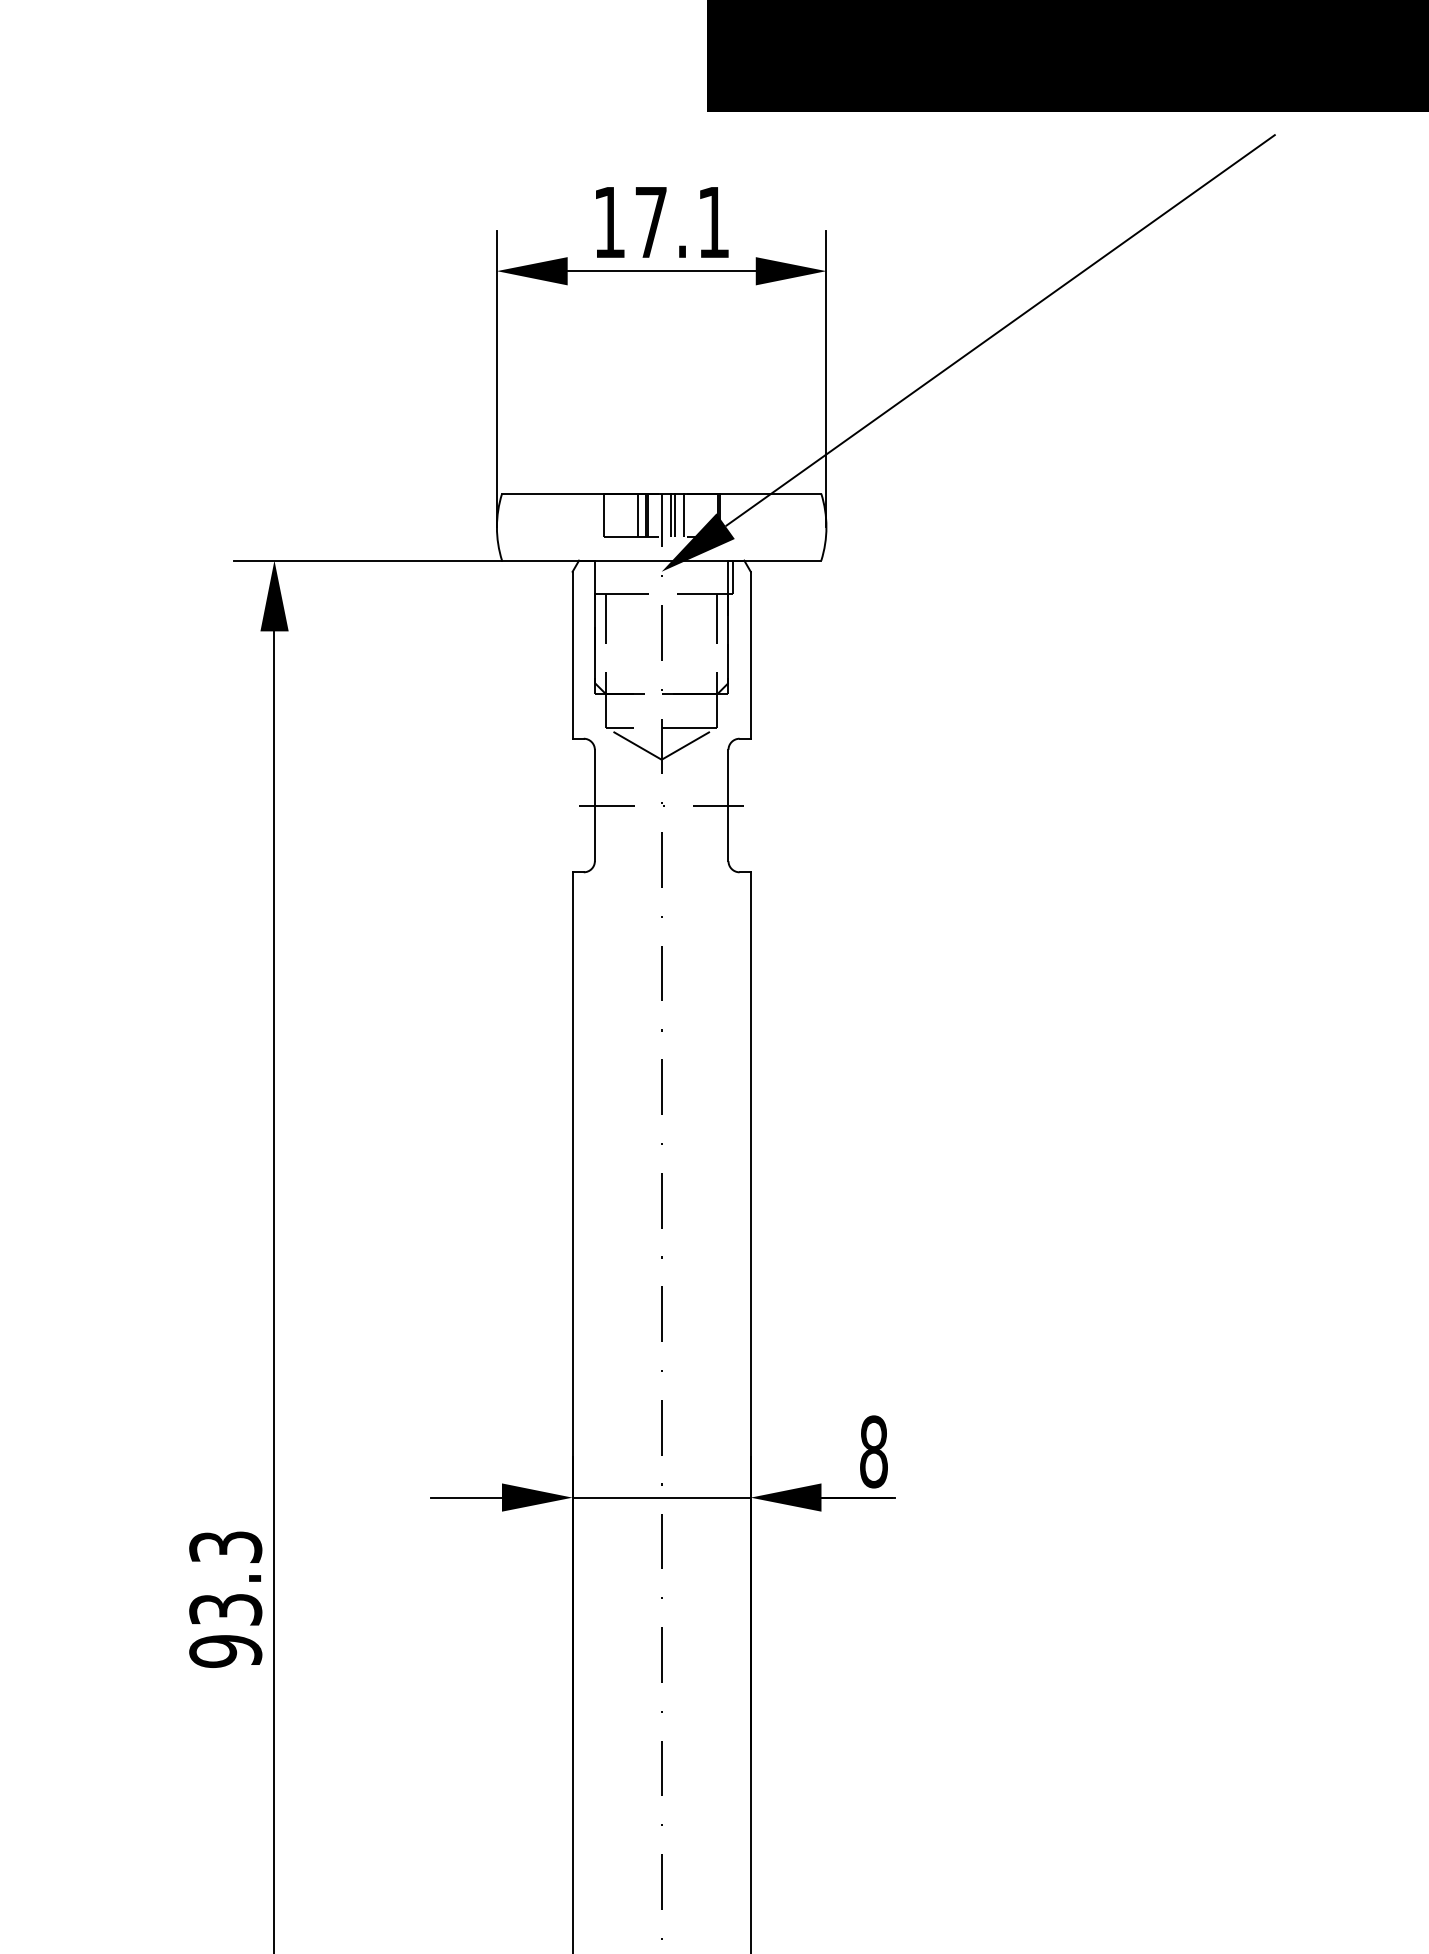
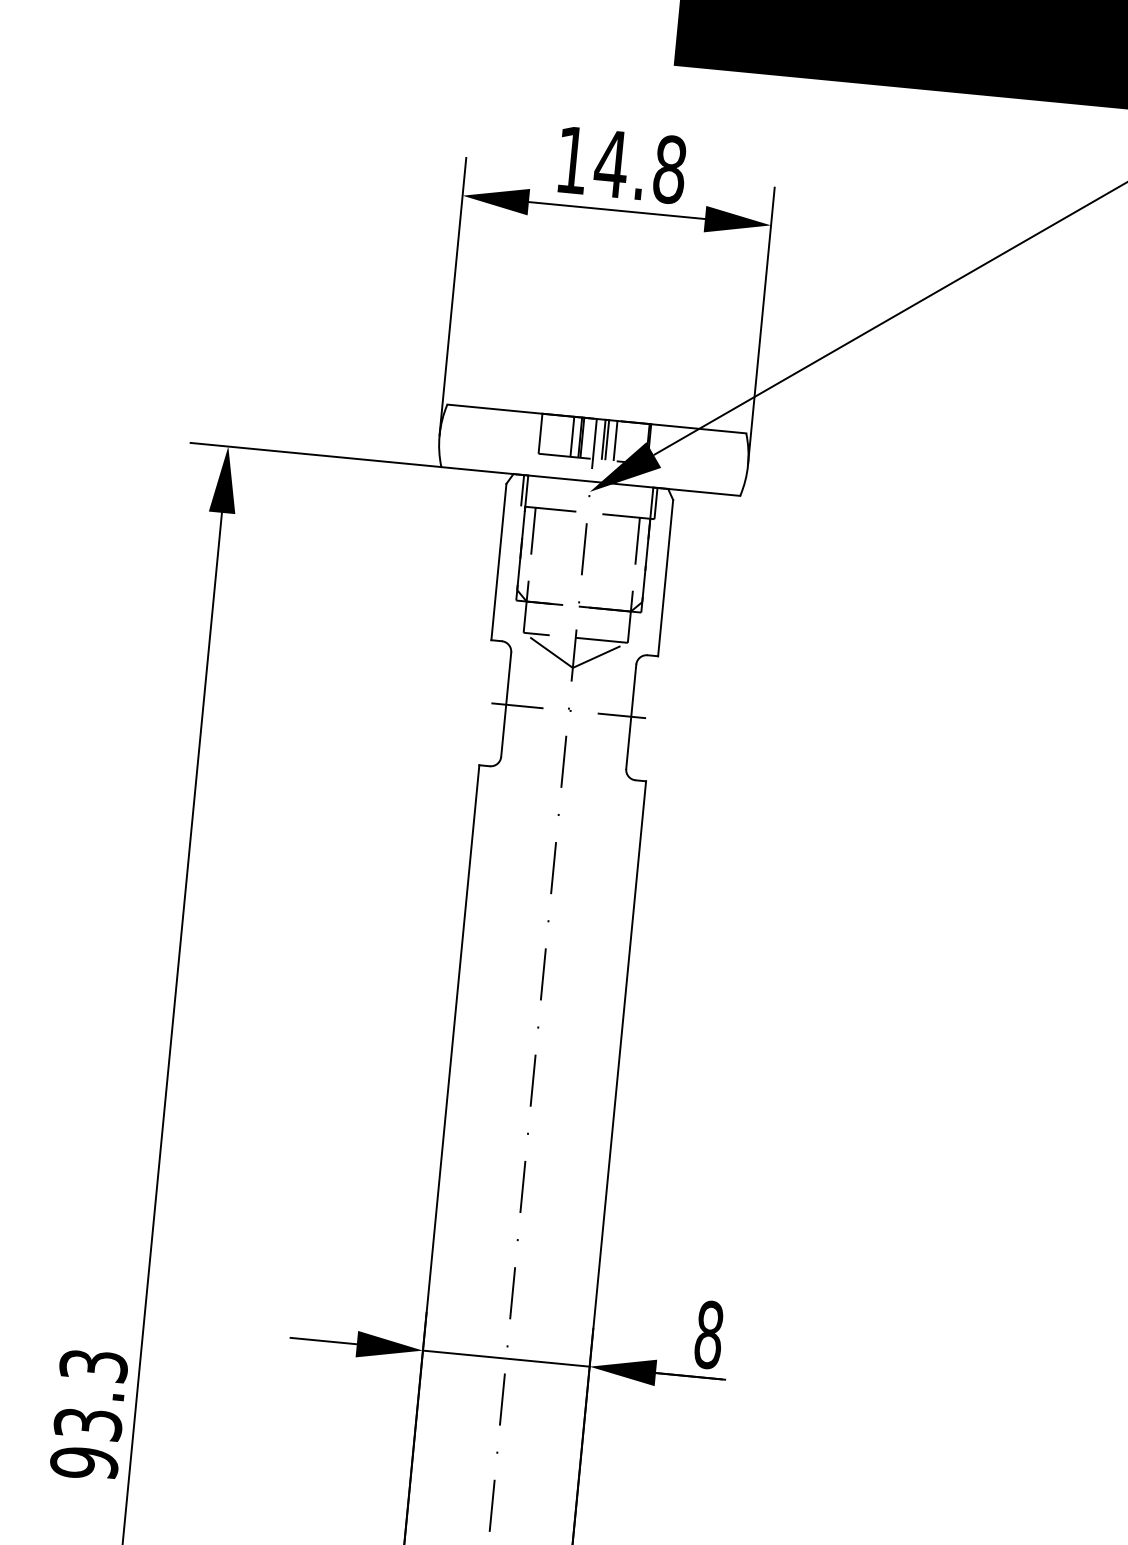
text: (681, 222) -> (639, 166), 17.1 -> 14.8
line: (590, 577) -> (522, 490), added

